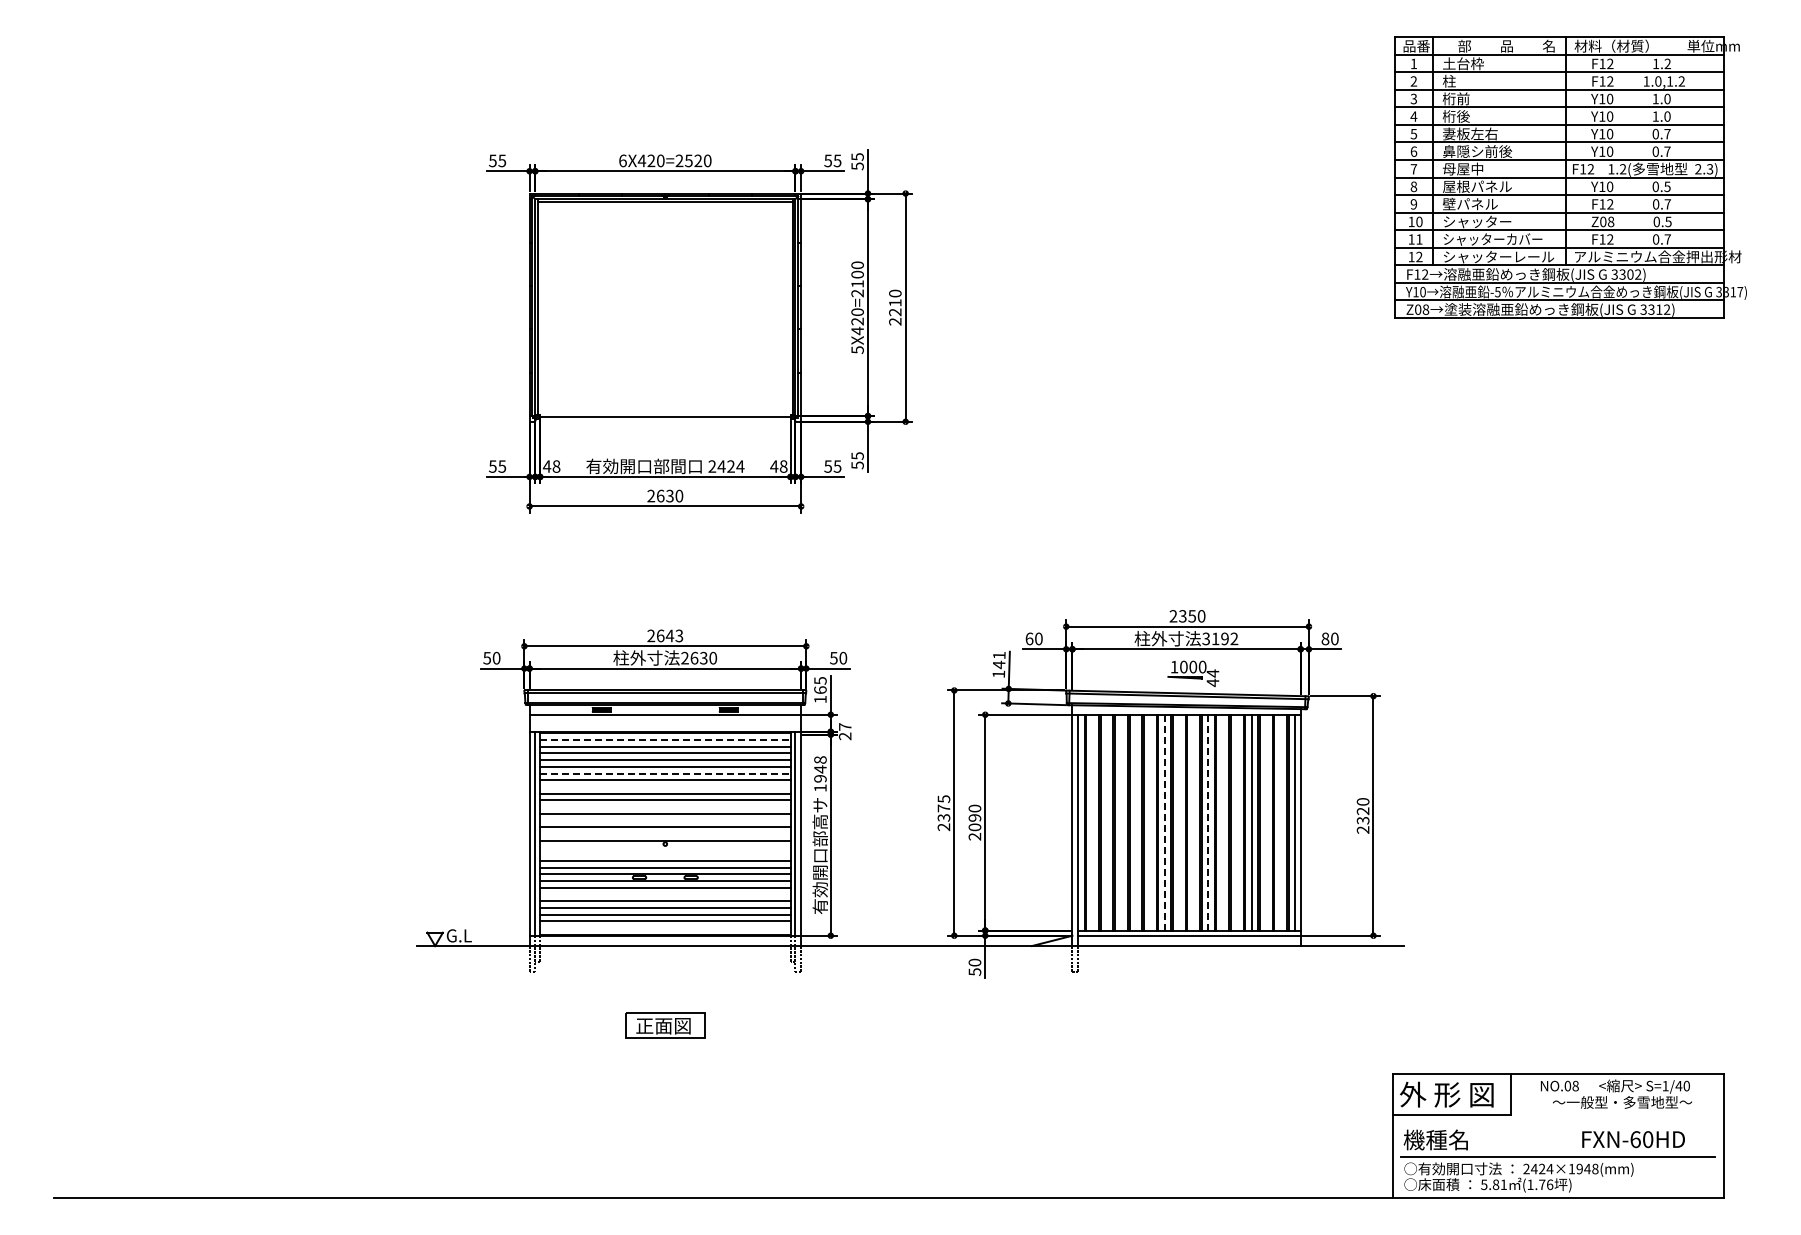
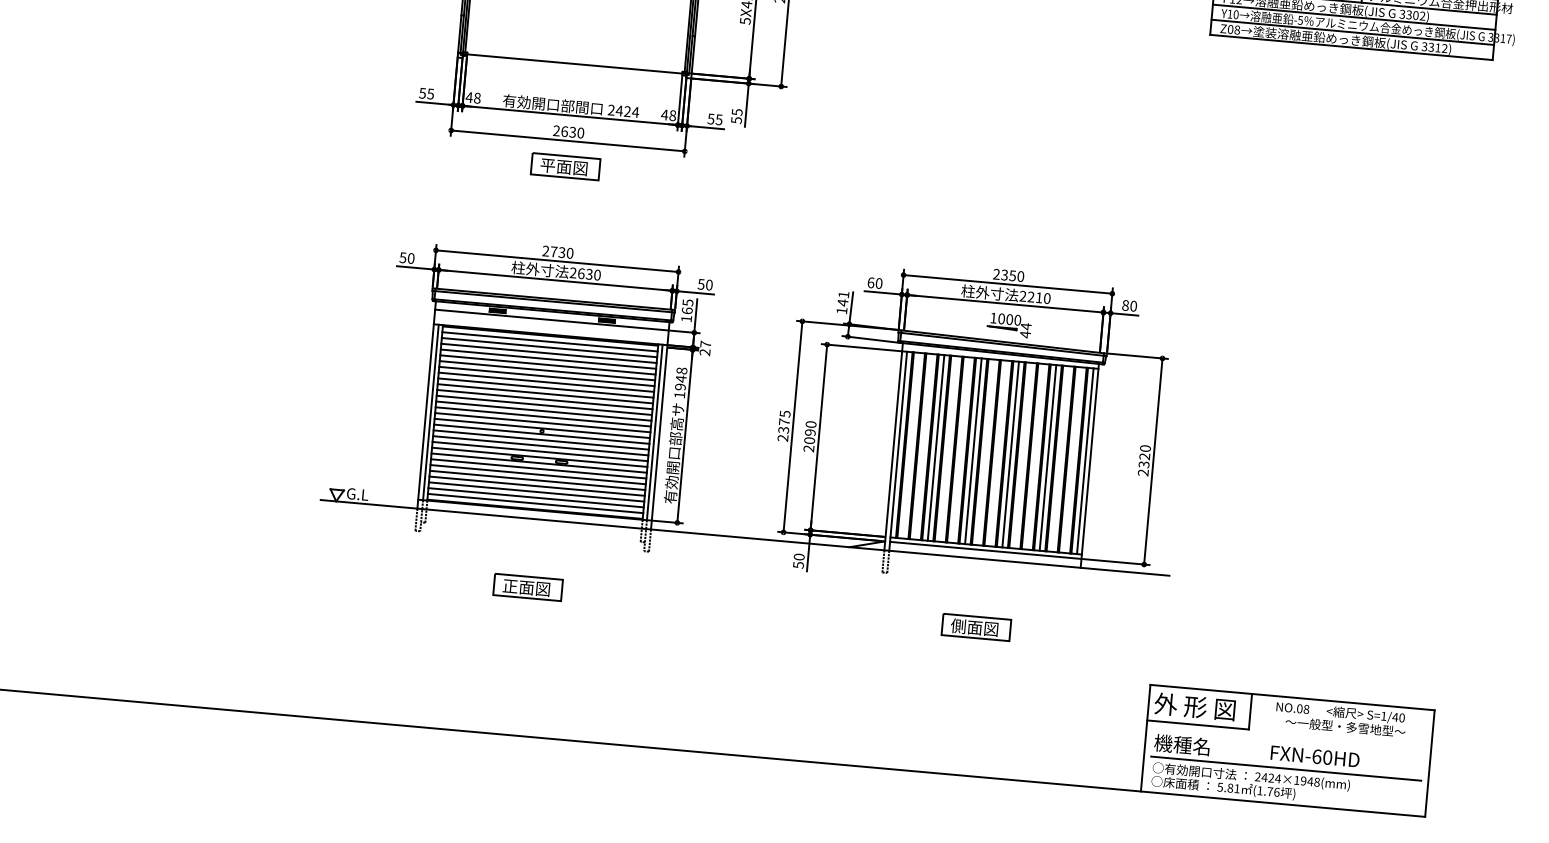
part: (665, 536) -> (565, 166), added
text: (669, 635) -> (561, 252), 2643 -> 2730
text: (1220, 638) -> (1035, 297), 3192 -> 2210
line: (665, 740) -> (550, 342), dashed -> solid
line: (665, 773) -> (547, 370), dashed -> solid
line: (665, 787) -> (546, 382), added
line: (665, 807) -> (544, 399), added
line: (665, 820) -> (543, 411), added
line: (1121, 822) -> (936, 447), added
line: (1164, 822) -> (973, 451), dashed -> solid
line: (1208, 822) -> (1010, 454), dashed -> solid
line: (665, 834) -> (542, 423), added
line: (665, 847) -> (541, 434), added
line: (665, 854) -> (541, 440), added
line: (665, 894) -> (538, 474), added
line: (665, 928) -> (535, 503), added
part: (1186, 1025) -> (976, 627), added
text: (1633, 1139) -> (1315, 756), moved

